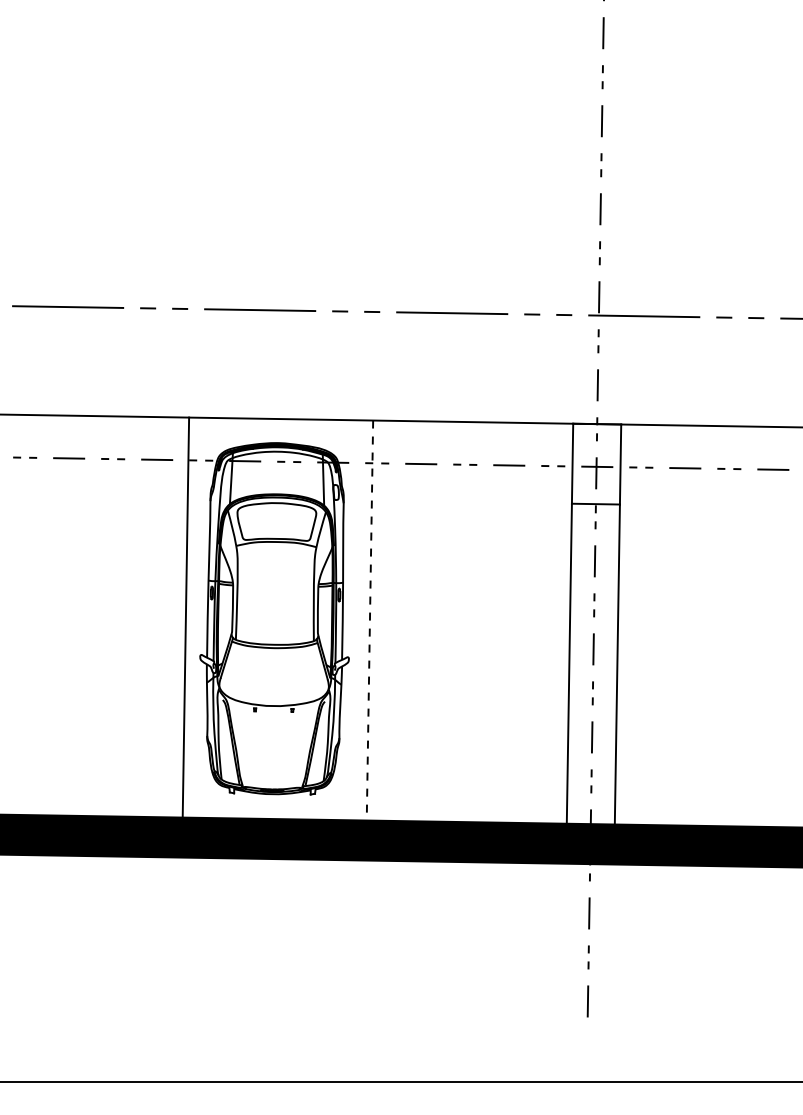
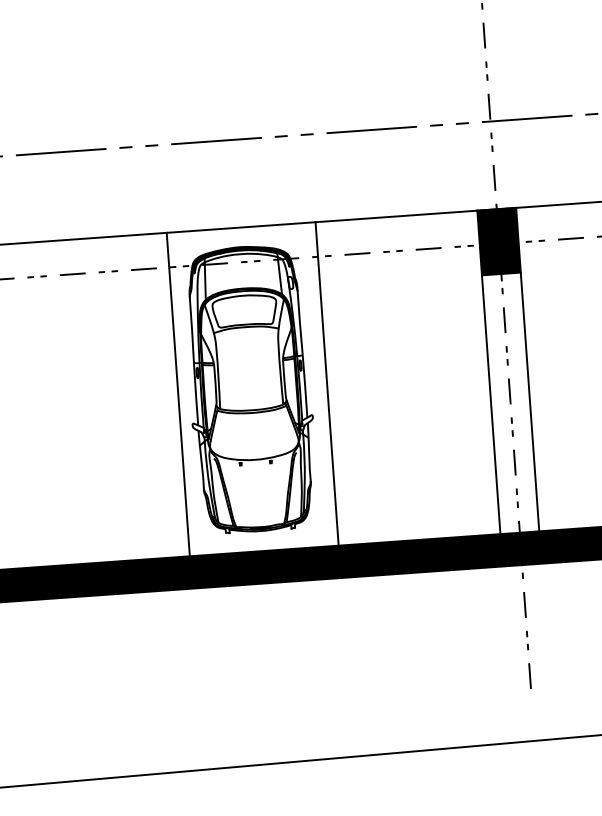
fill: (596, 463) -> (498, 241), added
line: (369, 621) -> (326, 384), dashed -> solid

